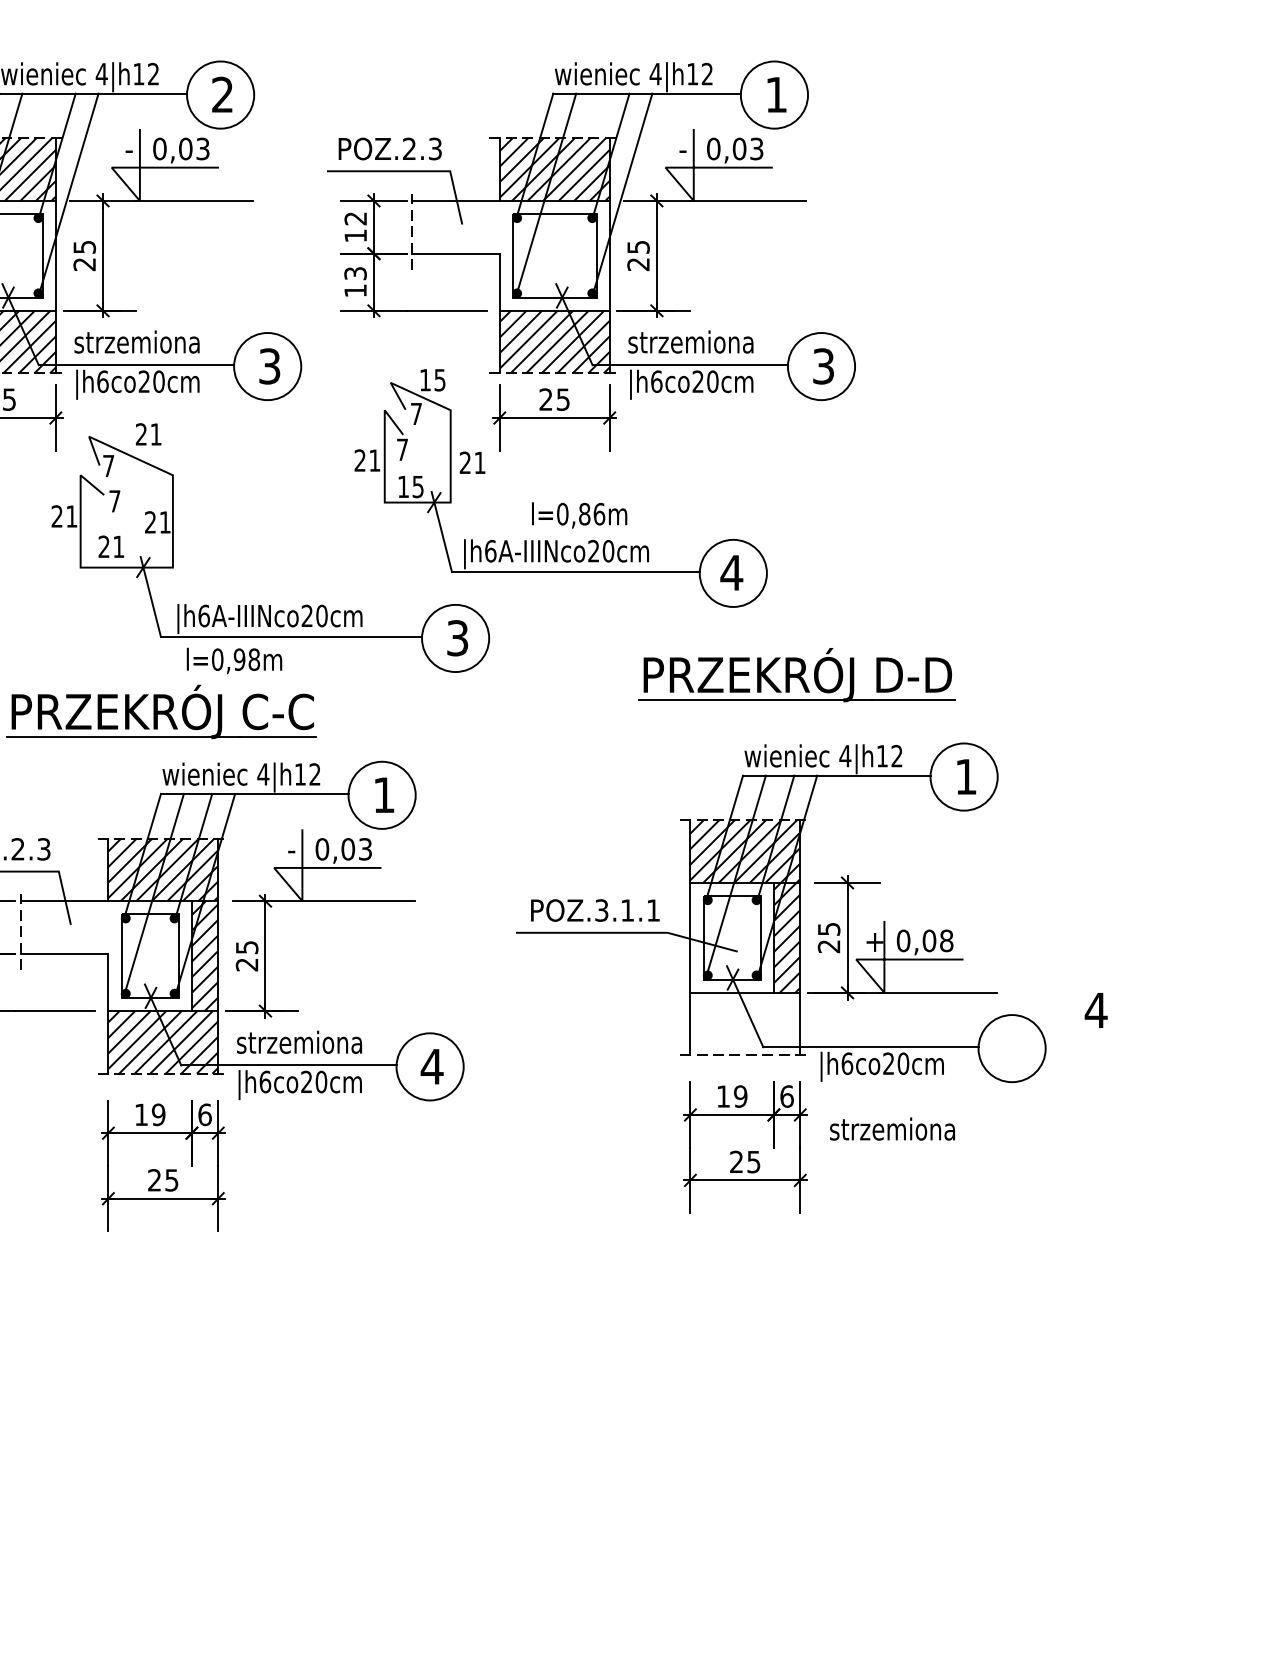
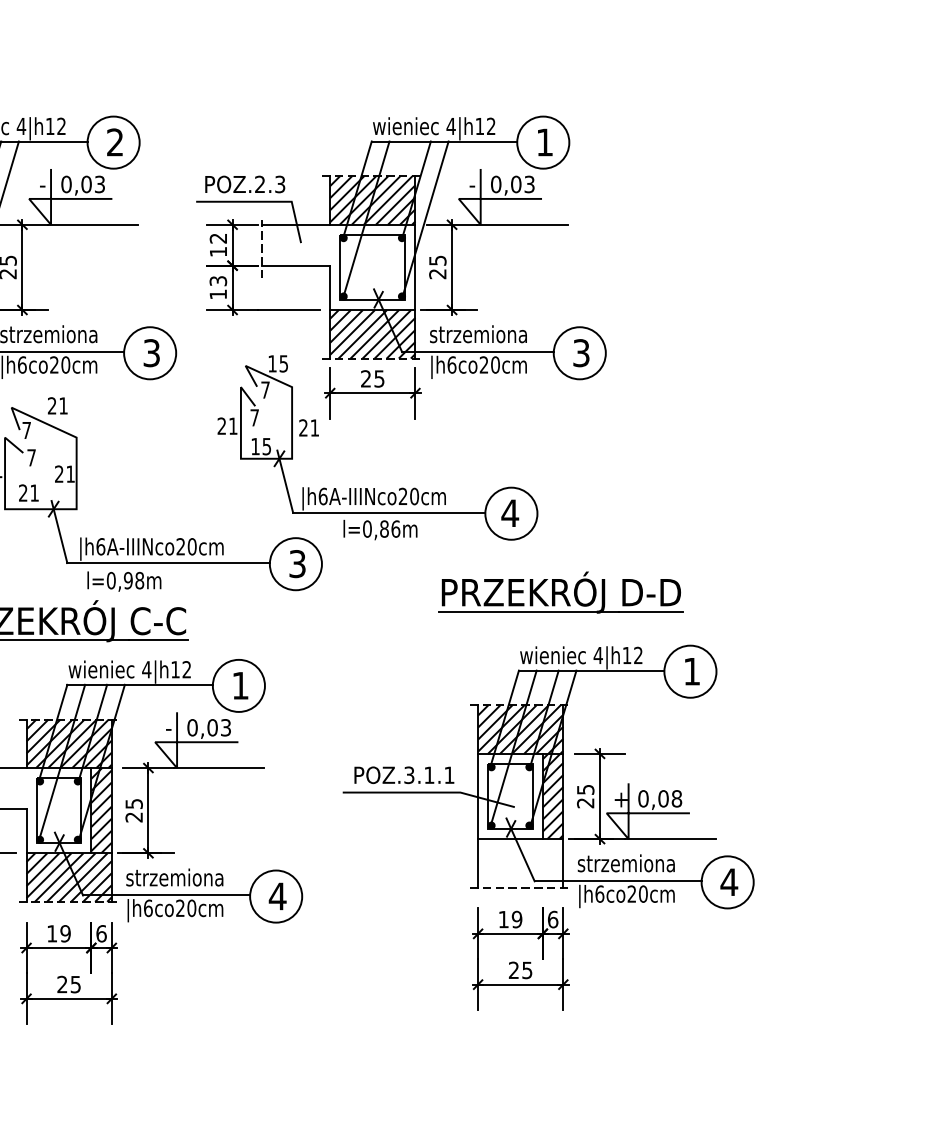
text: (579, 515) -> (380, 530), moved
text: (1095, 1010) -> (728, 882), moved
text: (892, 1128) -> (626, 862), moved

